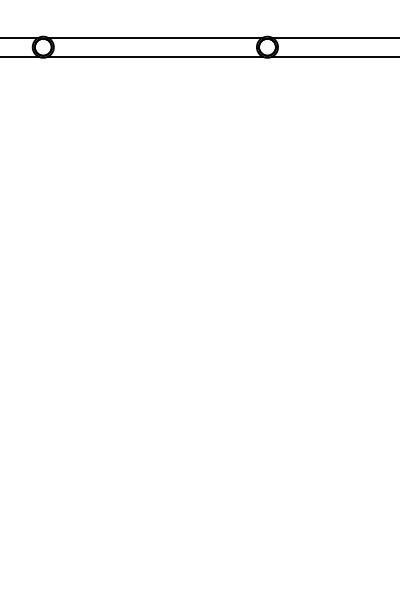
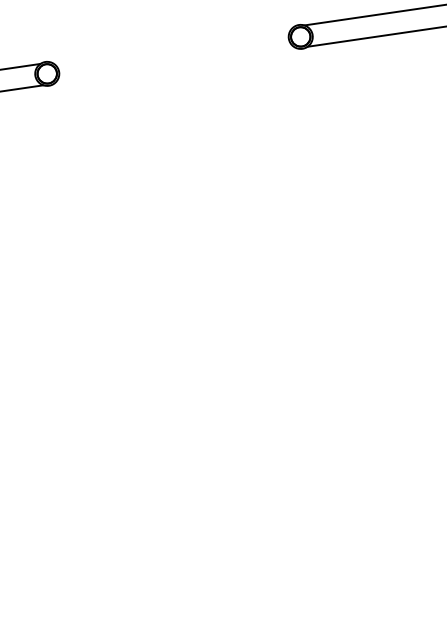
line: (154, 37) -> (171, 44), removed
line: (154, 56) -> (174, 66), removed

